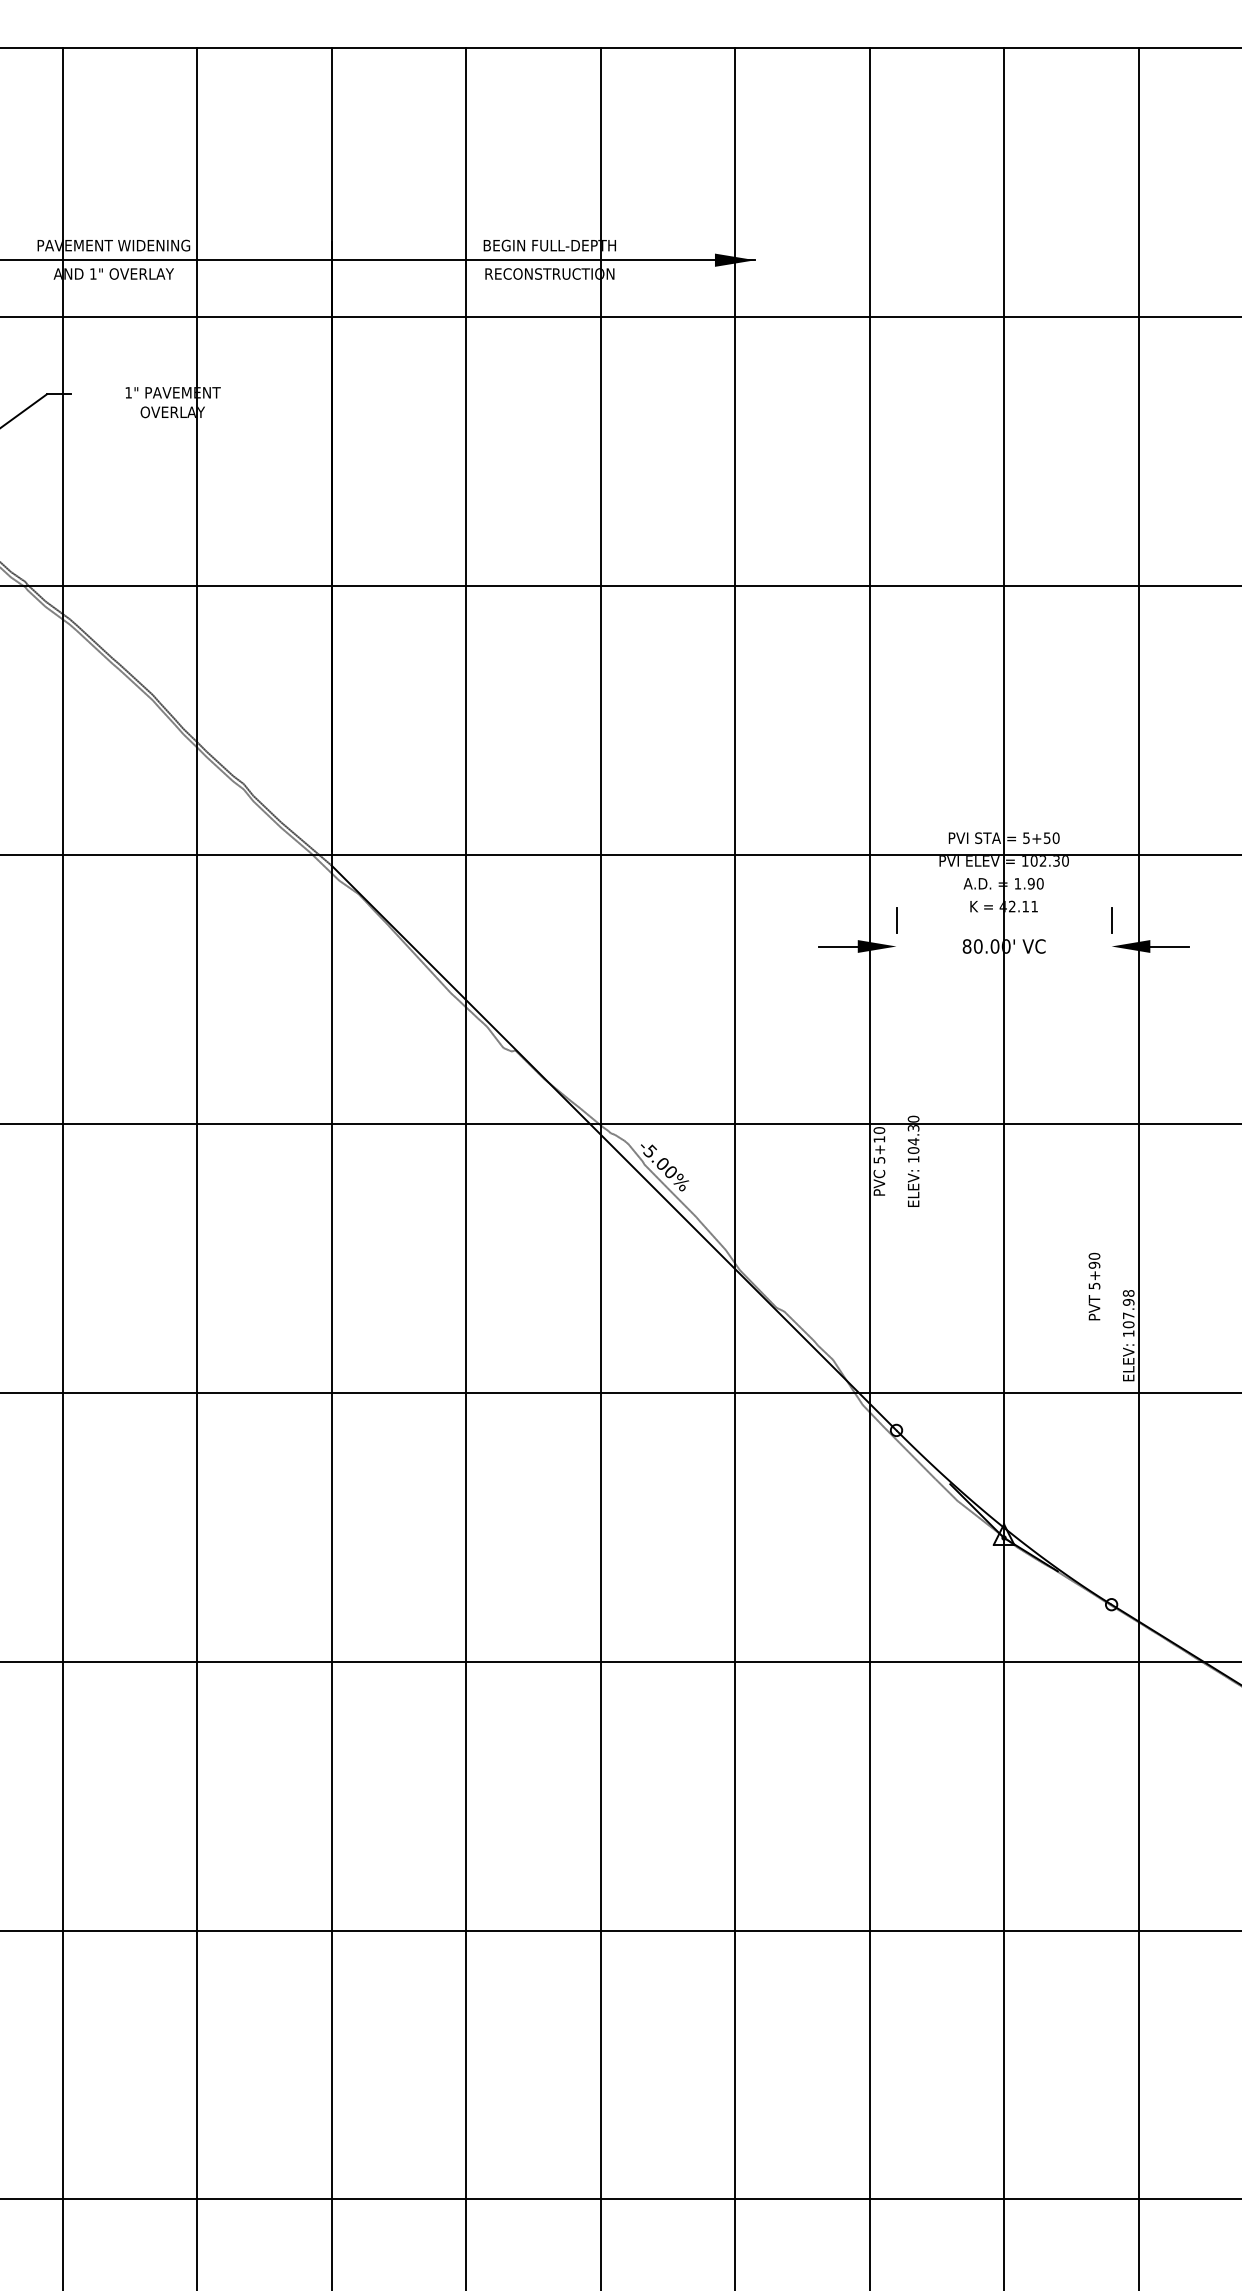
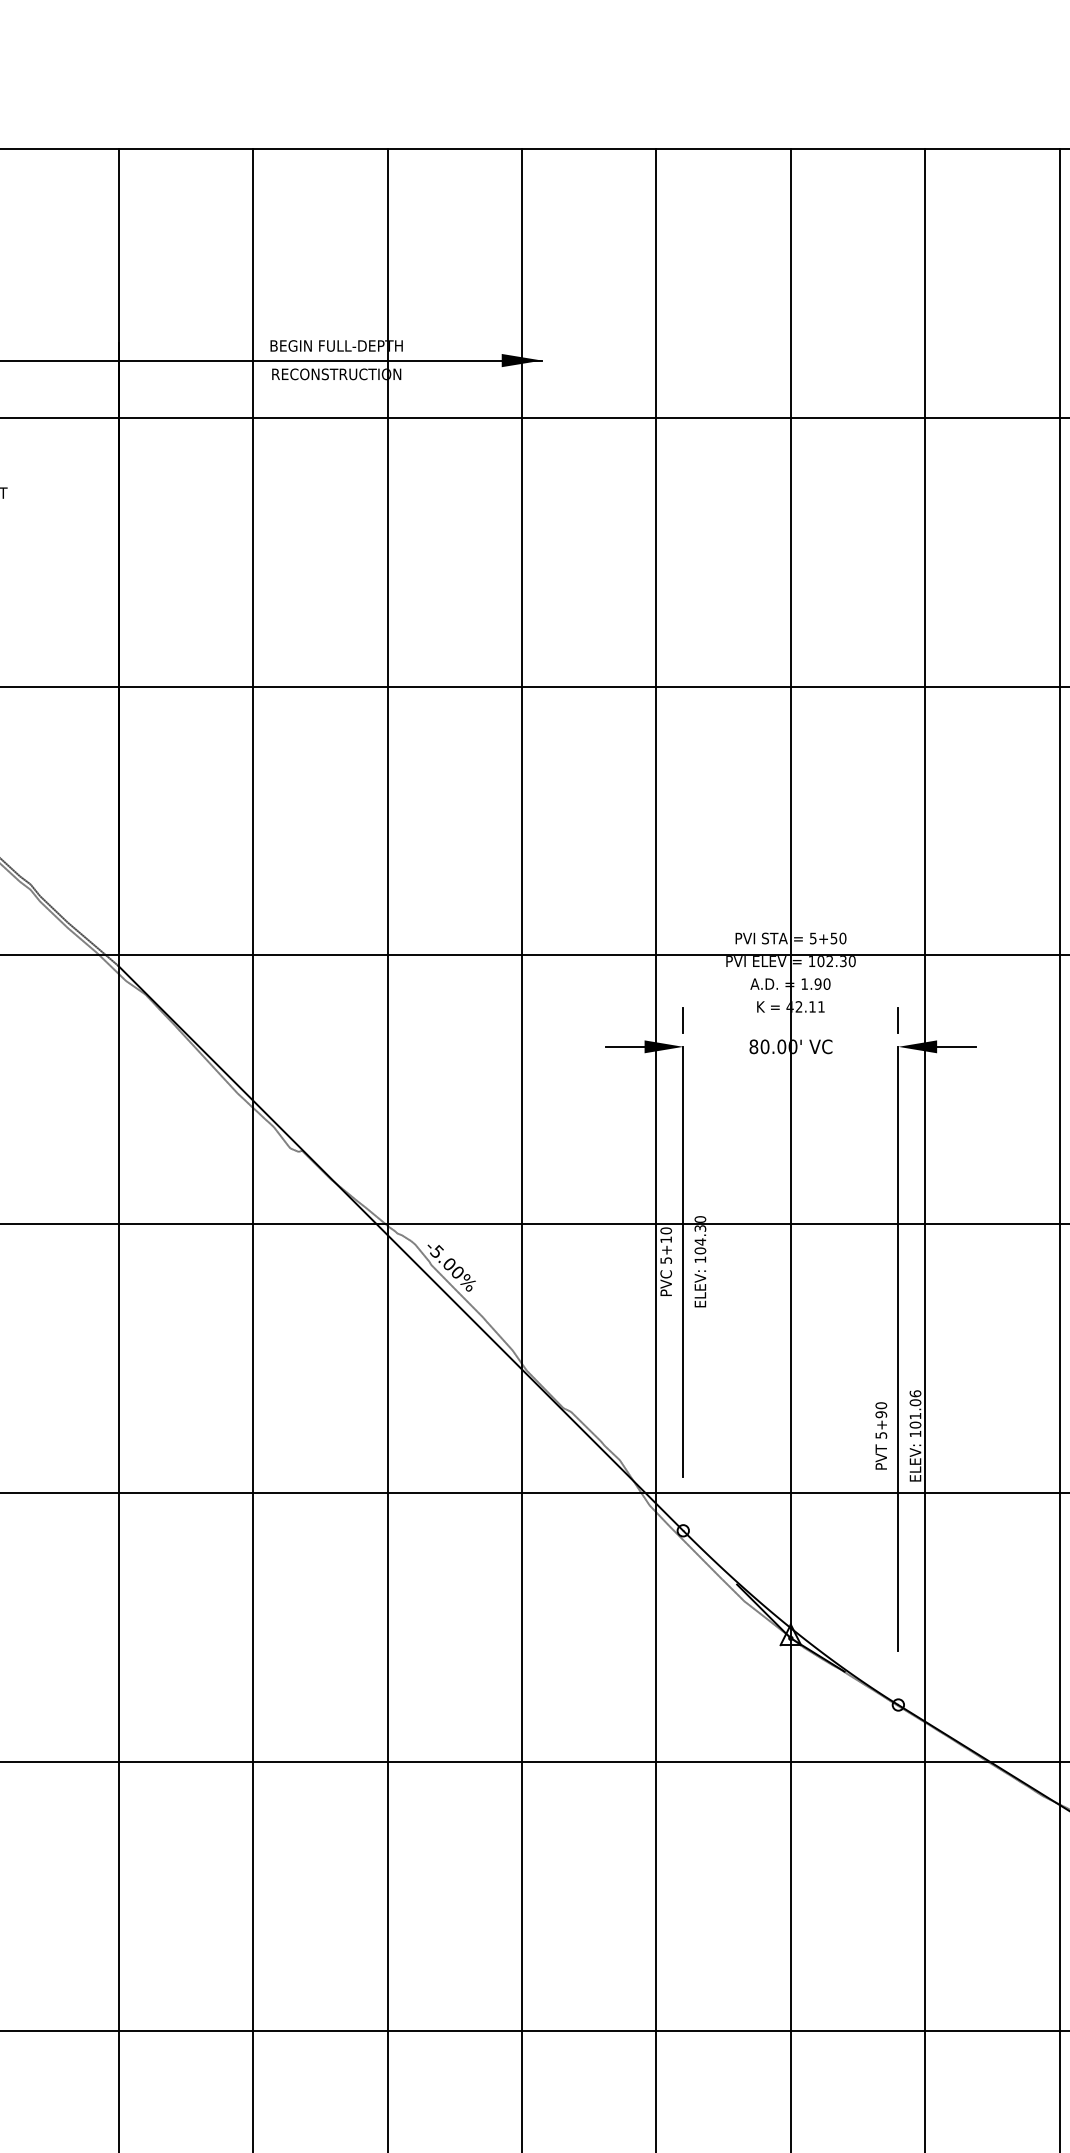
line: (896, 1161) -> (683, 1261), added
line: (1111, 1248) -> (898, 1348), added
text: (1094, 1286) -> (881, 1435), moved
text: (1128, 1304) -> (915, 1404), 107.98 -> 101.06

